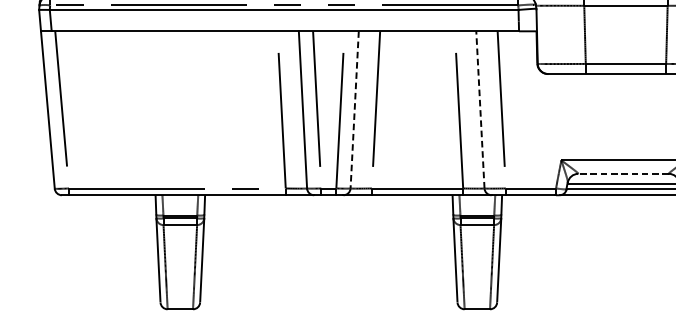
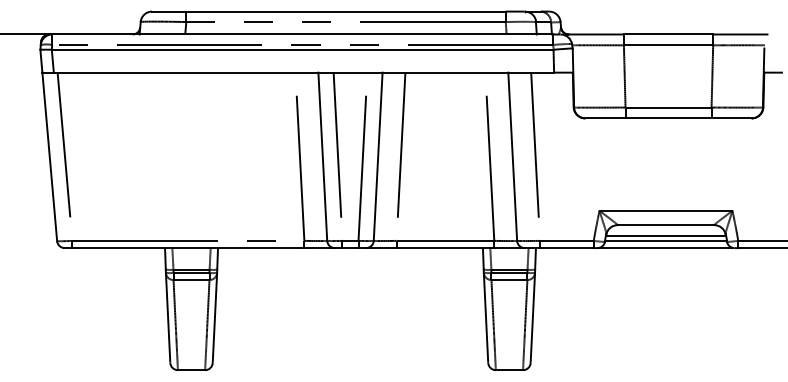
line: (480, 109) -> (512, 156), dashed -> solid
line: (355, 110) -> (378, 157), dashed -> solid
line: (624, 174) -> (666, 225), dashed -> solid

